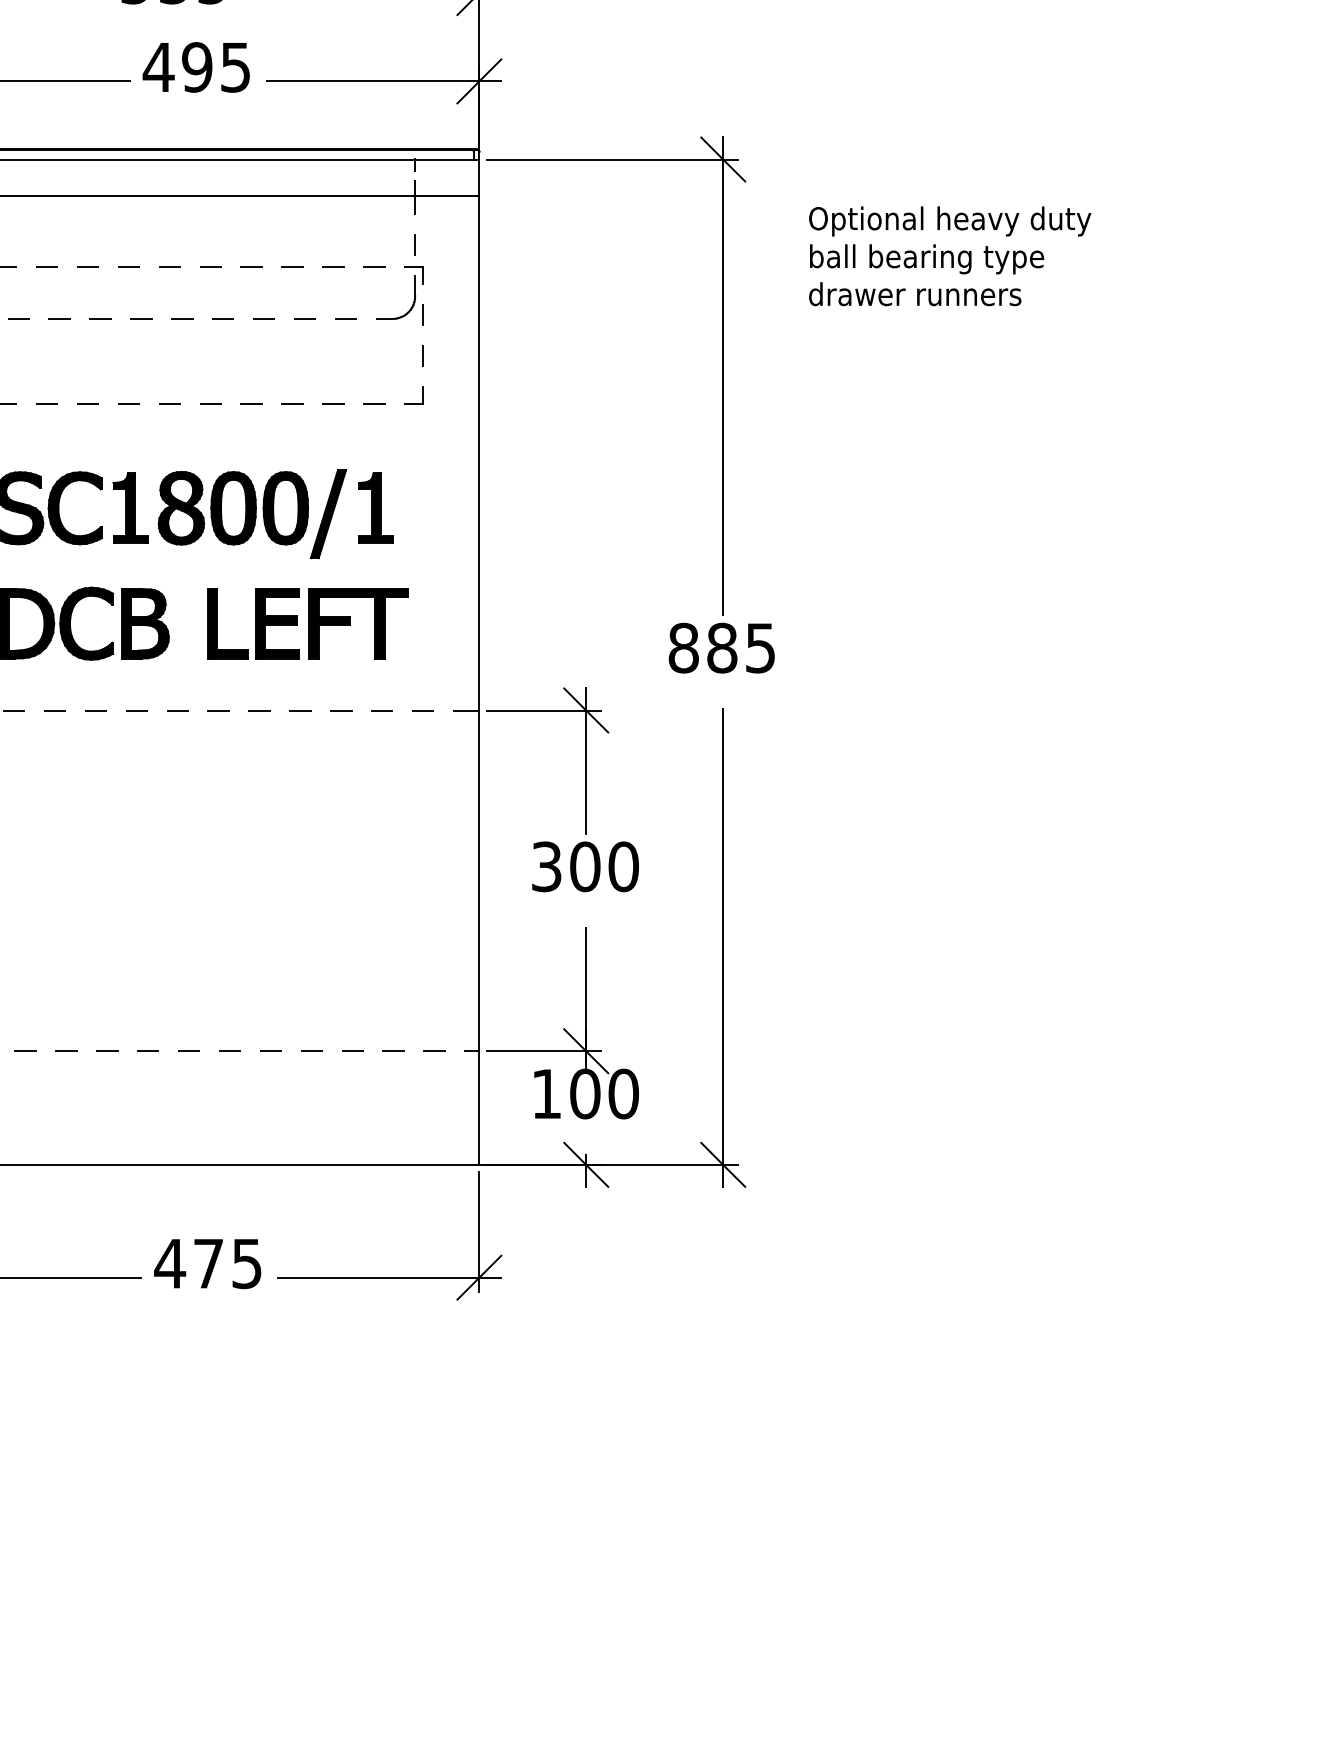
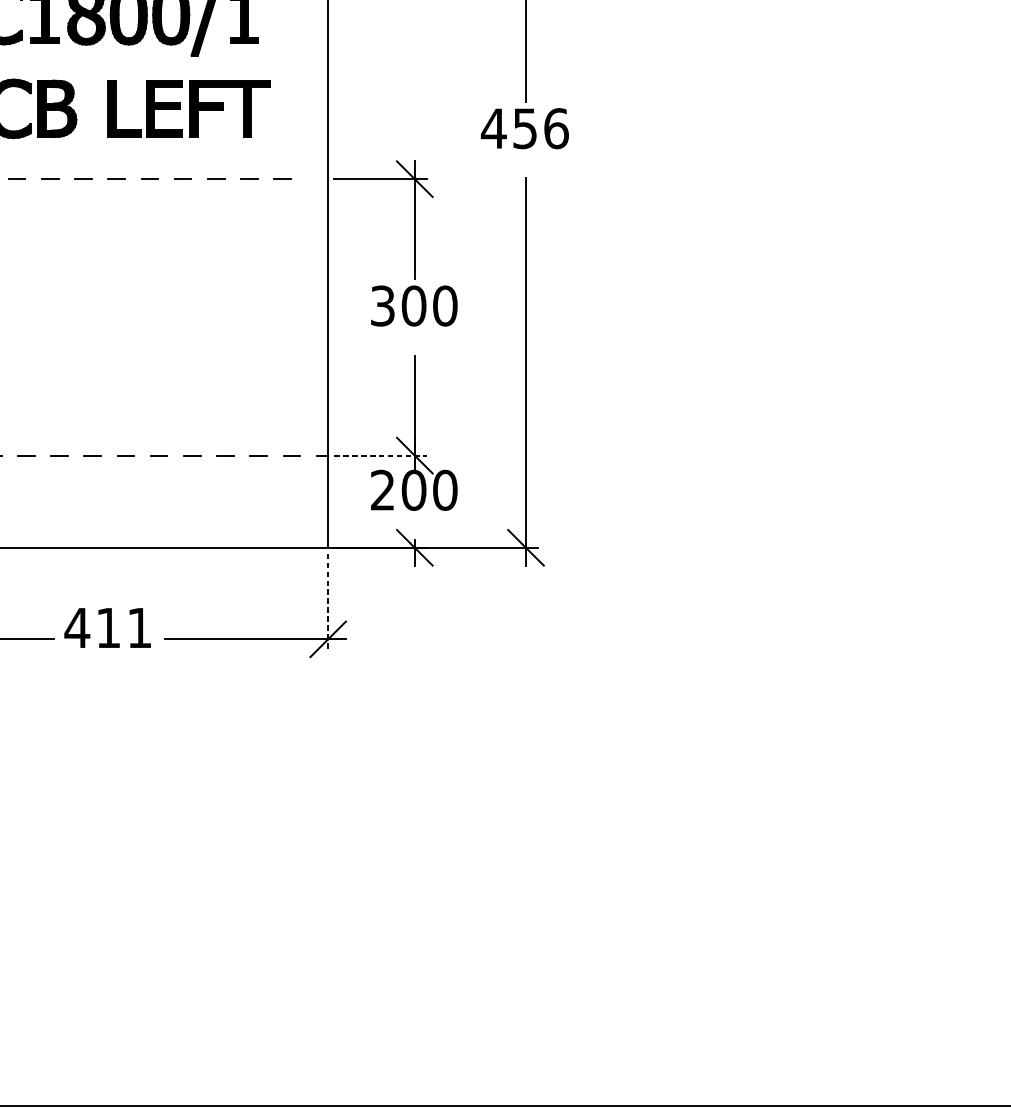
text: (721, 647) -> (524, 128), 885 -> 456
line: (466, 710) -> (317, 179), removed
line: (544, 1051) -> (381, 455), solid -> dashed
text: (546, 1093) -> (382, 489), 100 -> 200
line: (479, 1232) -> (328, 602), solid -> dashed
text: (227, 1264) -> (123, 628), 475 -> 411

